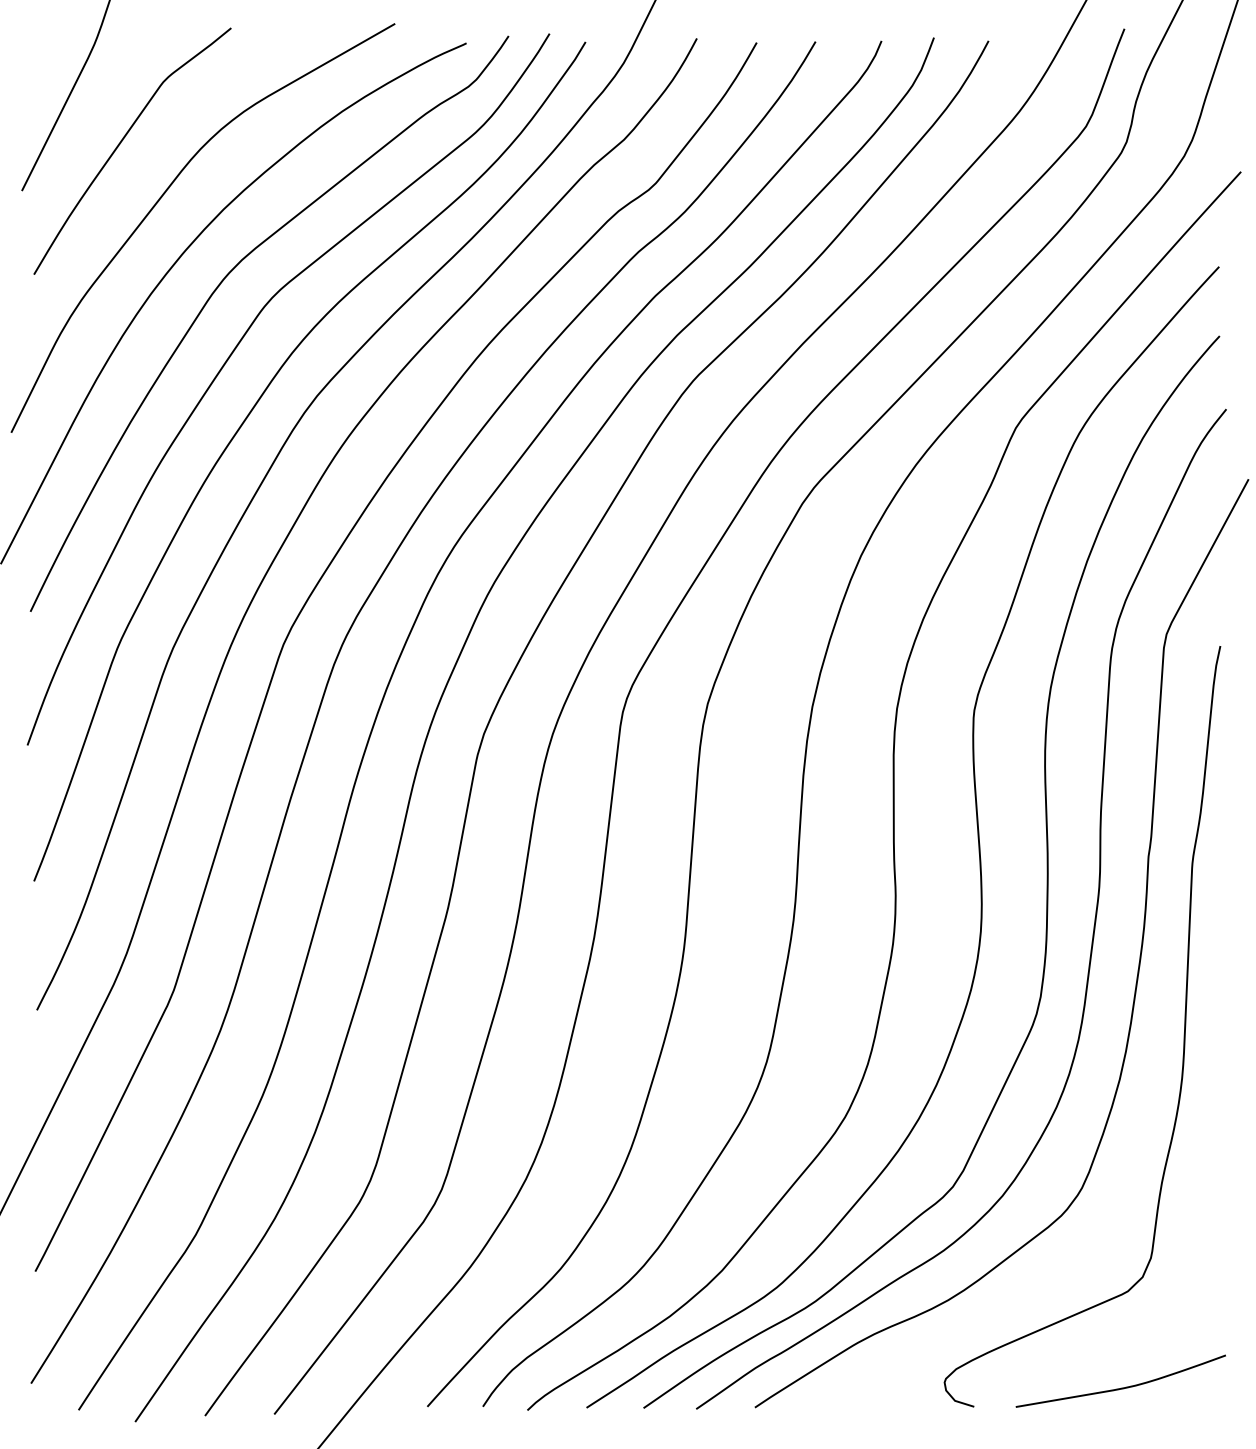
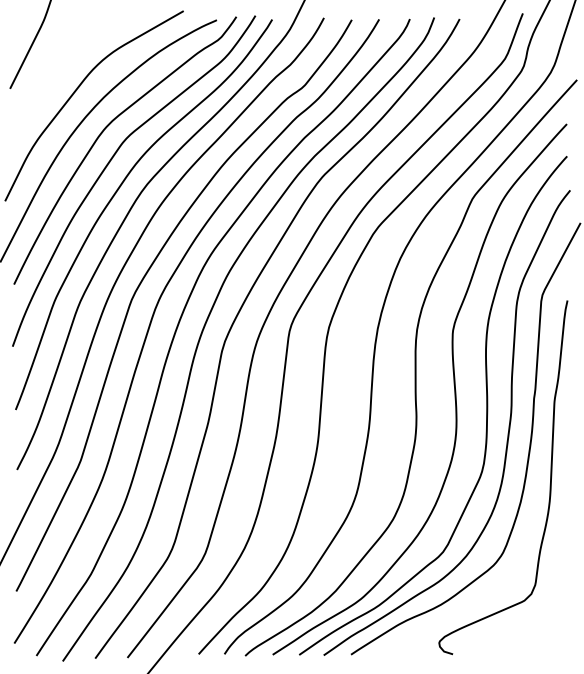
curve: (121, 145) -> (56, 67), removed
curve: (1123, 1385) -> (522, 644), removed

